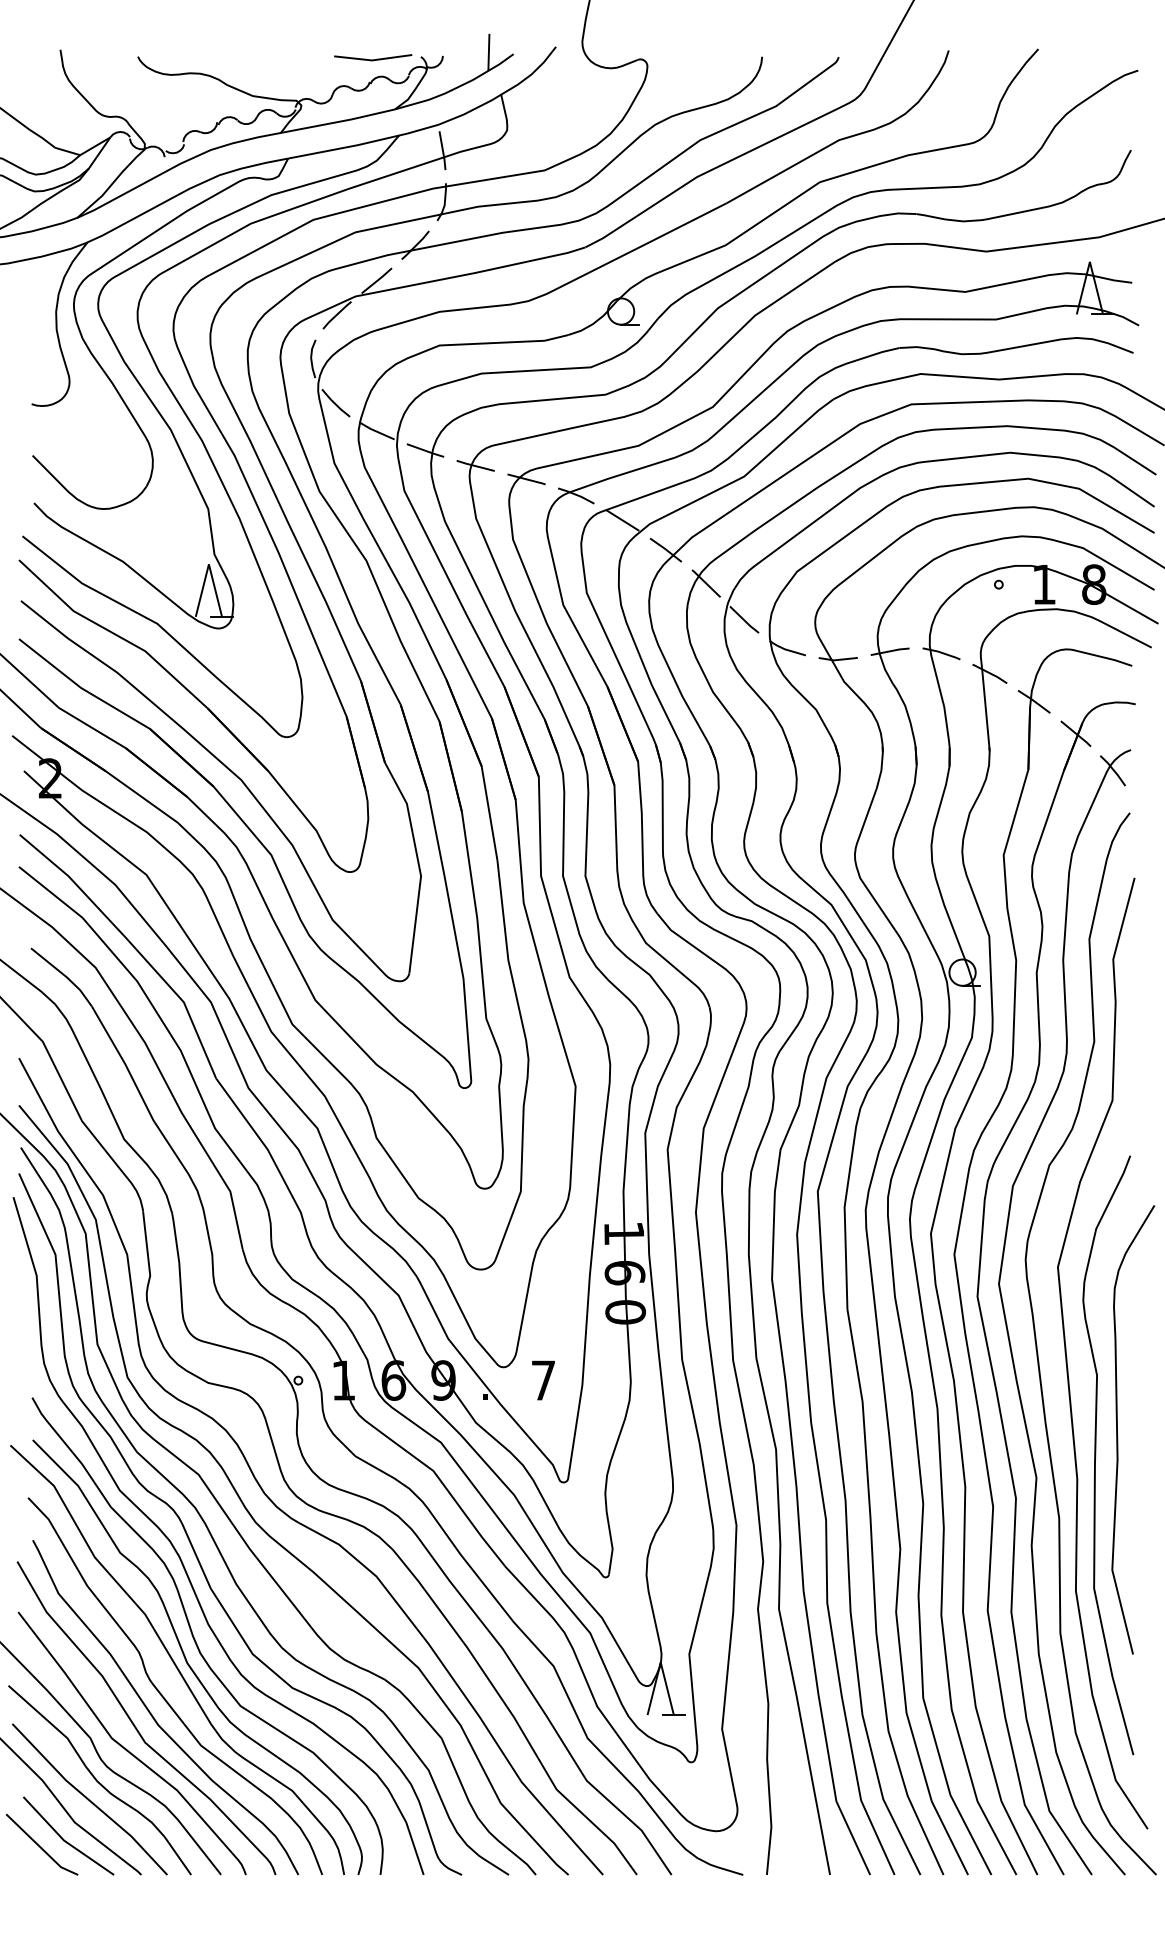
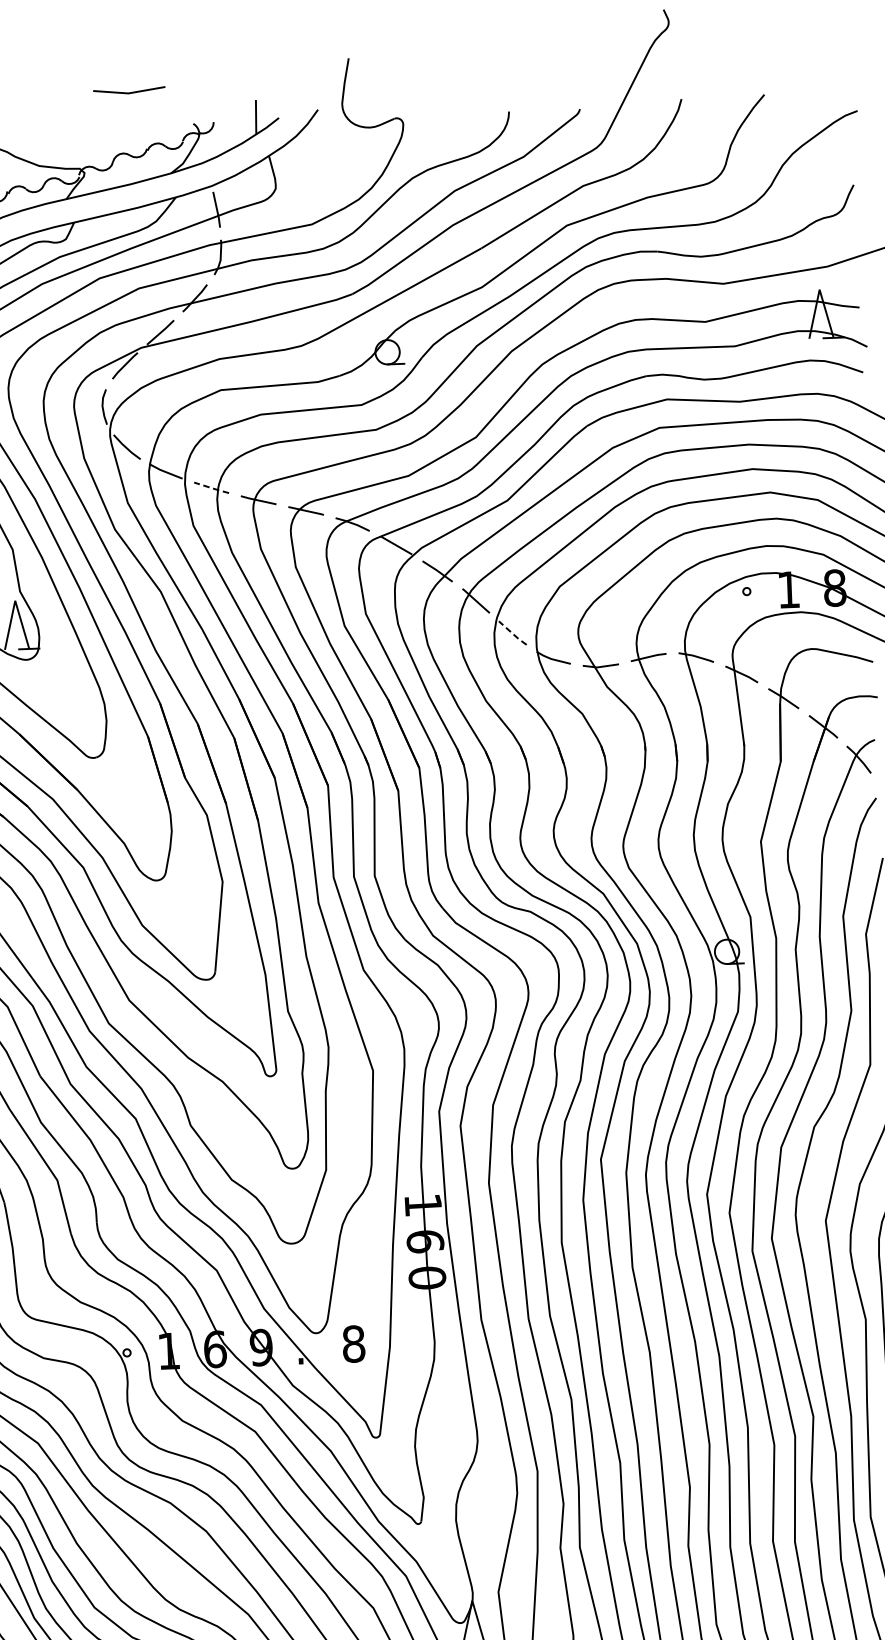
line: (373, 59) -> (129, 92), moved
line: (426, 450) -> (212, 487), solid -> dashed
line: (744, 620) -> (512, 633), solid -> dashed
text: (543, 1380) -> (353, 1344), 7 -> 8

